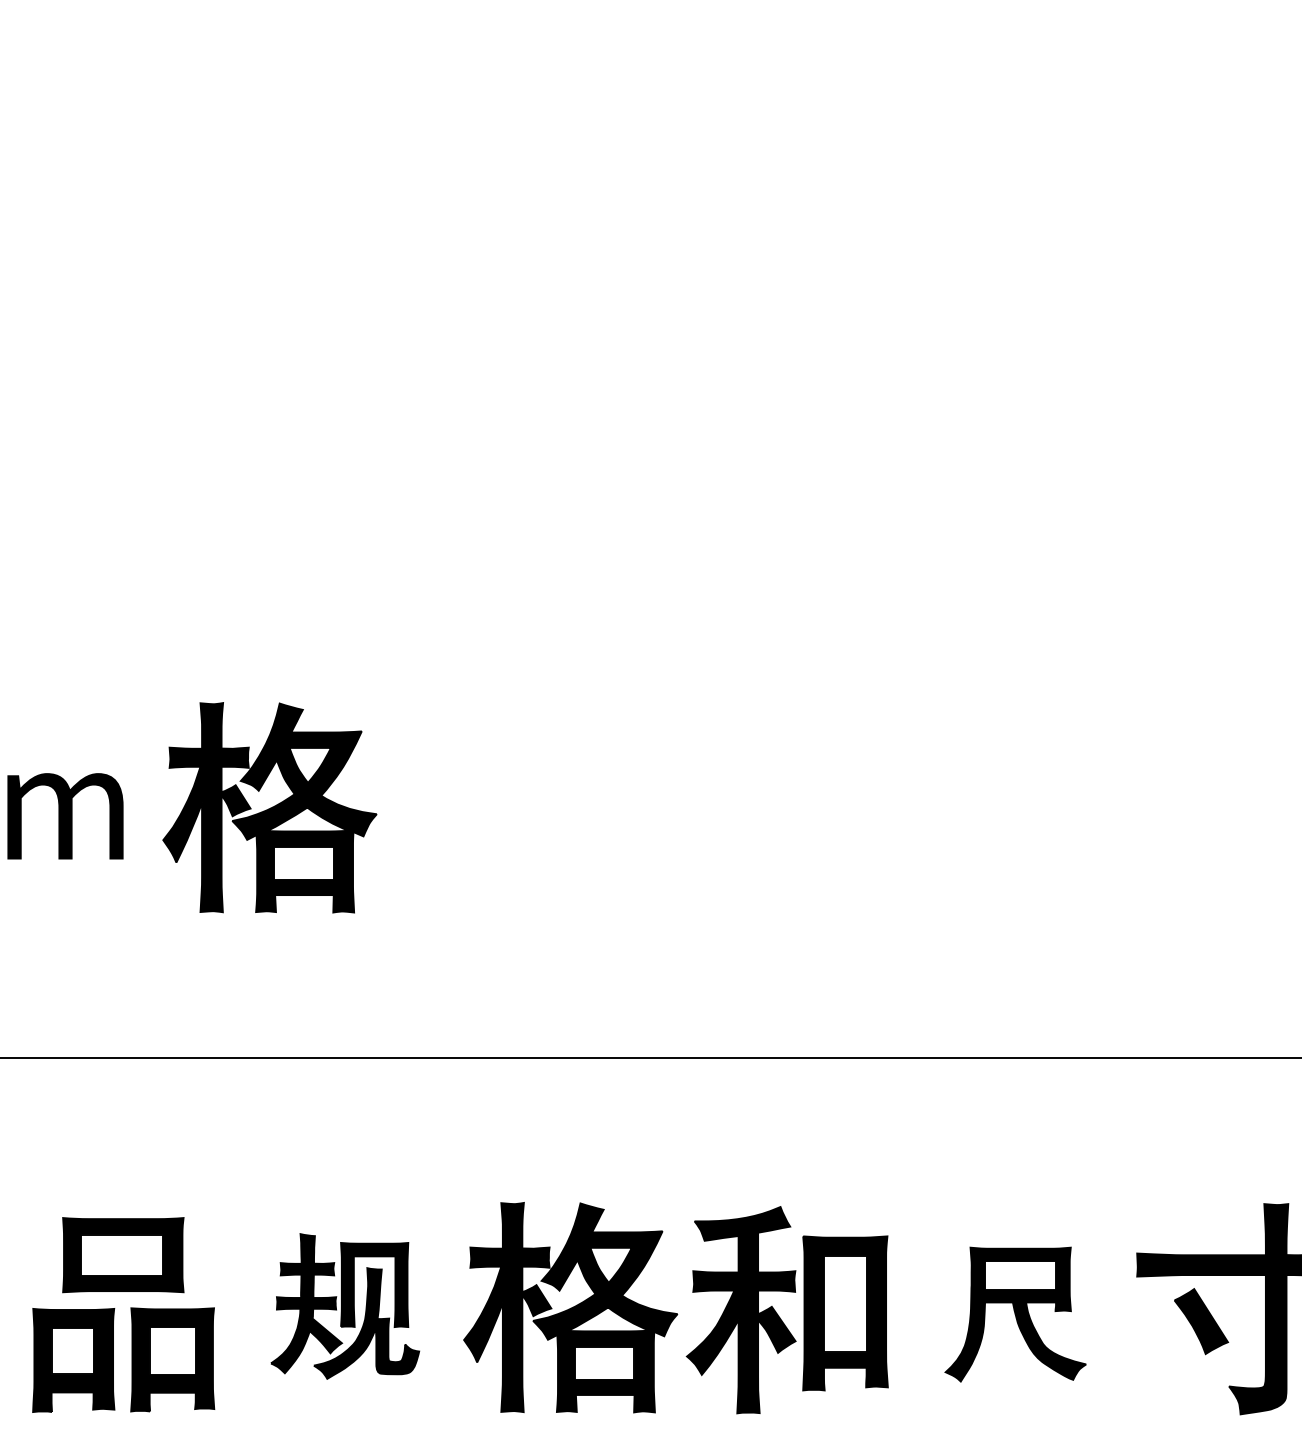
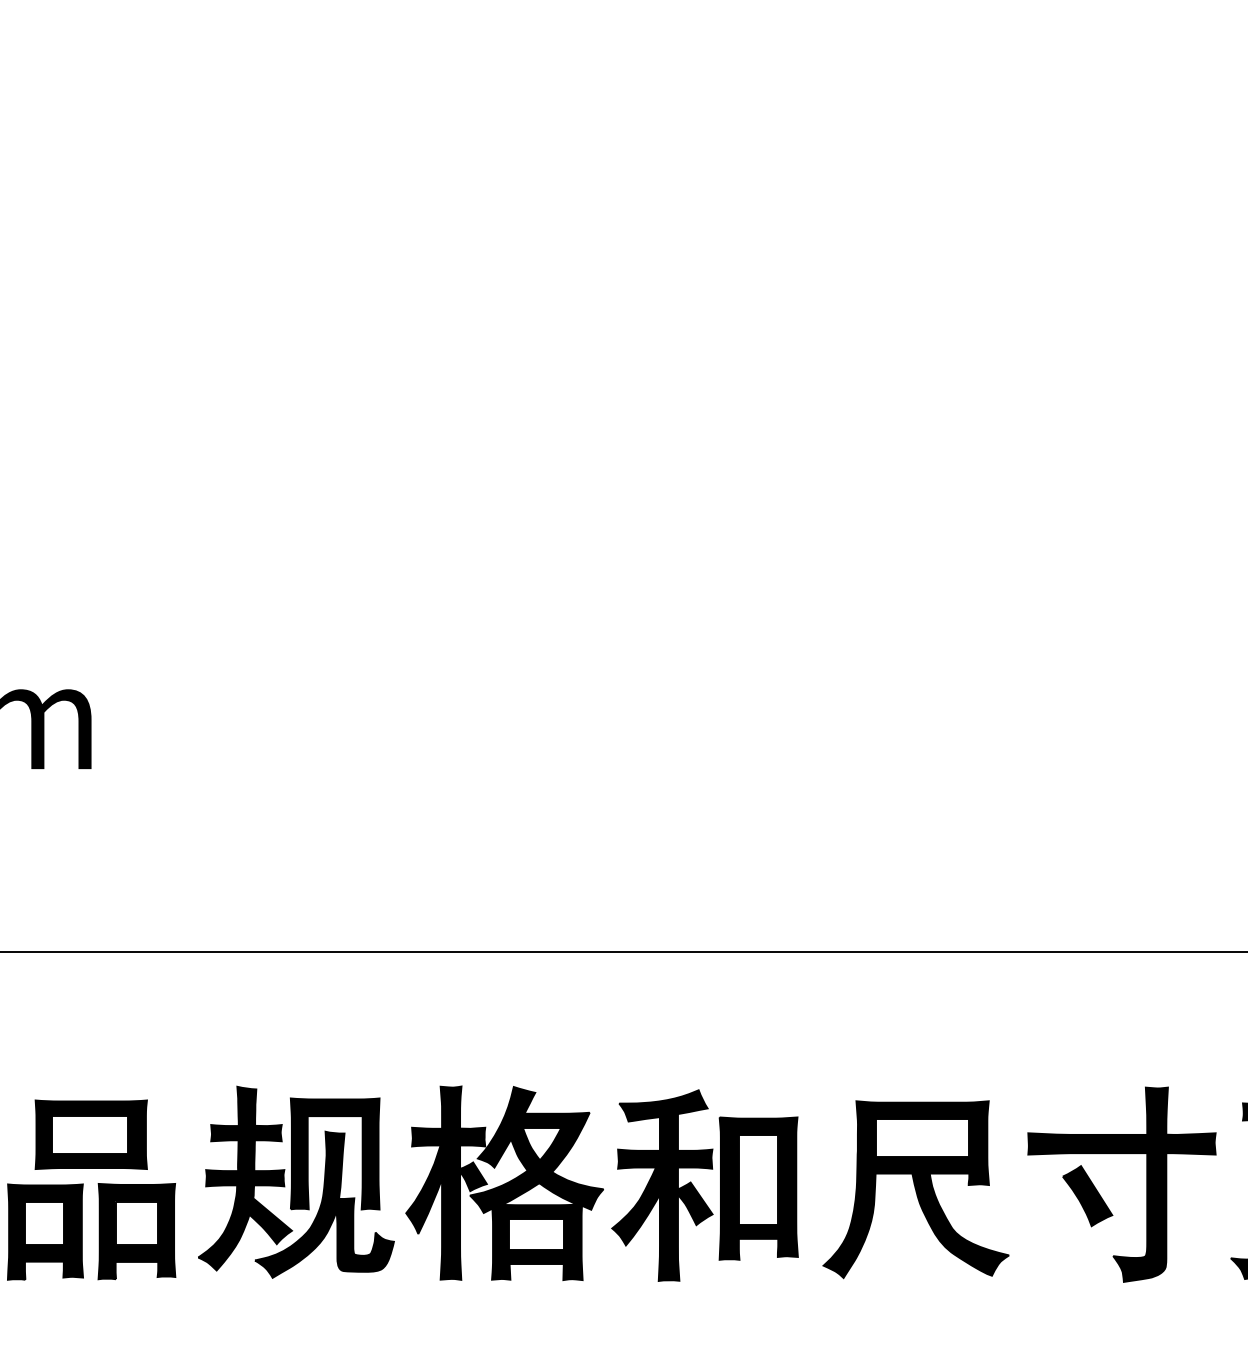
part: (269, 806) -> (226, 720), removed
part: (345, 1305) -> (296, 1181), size x1.43
part: (1015, 1314) -> (915, 1189), size x1.43

